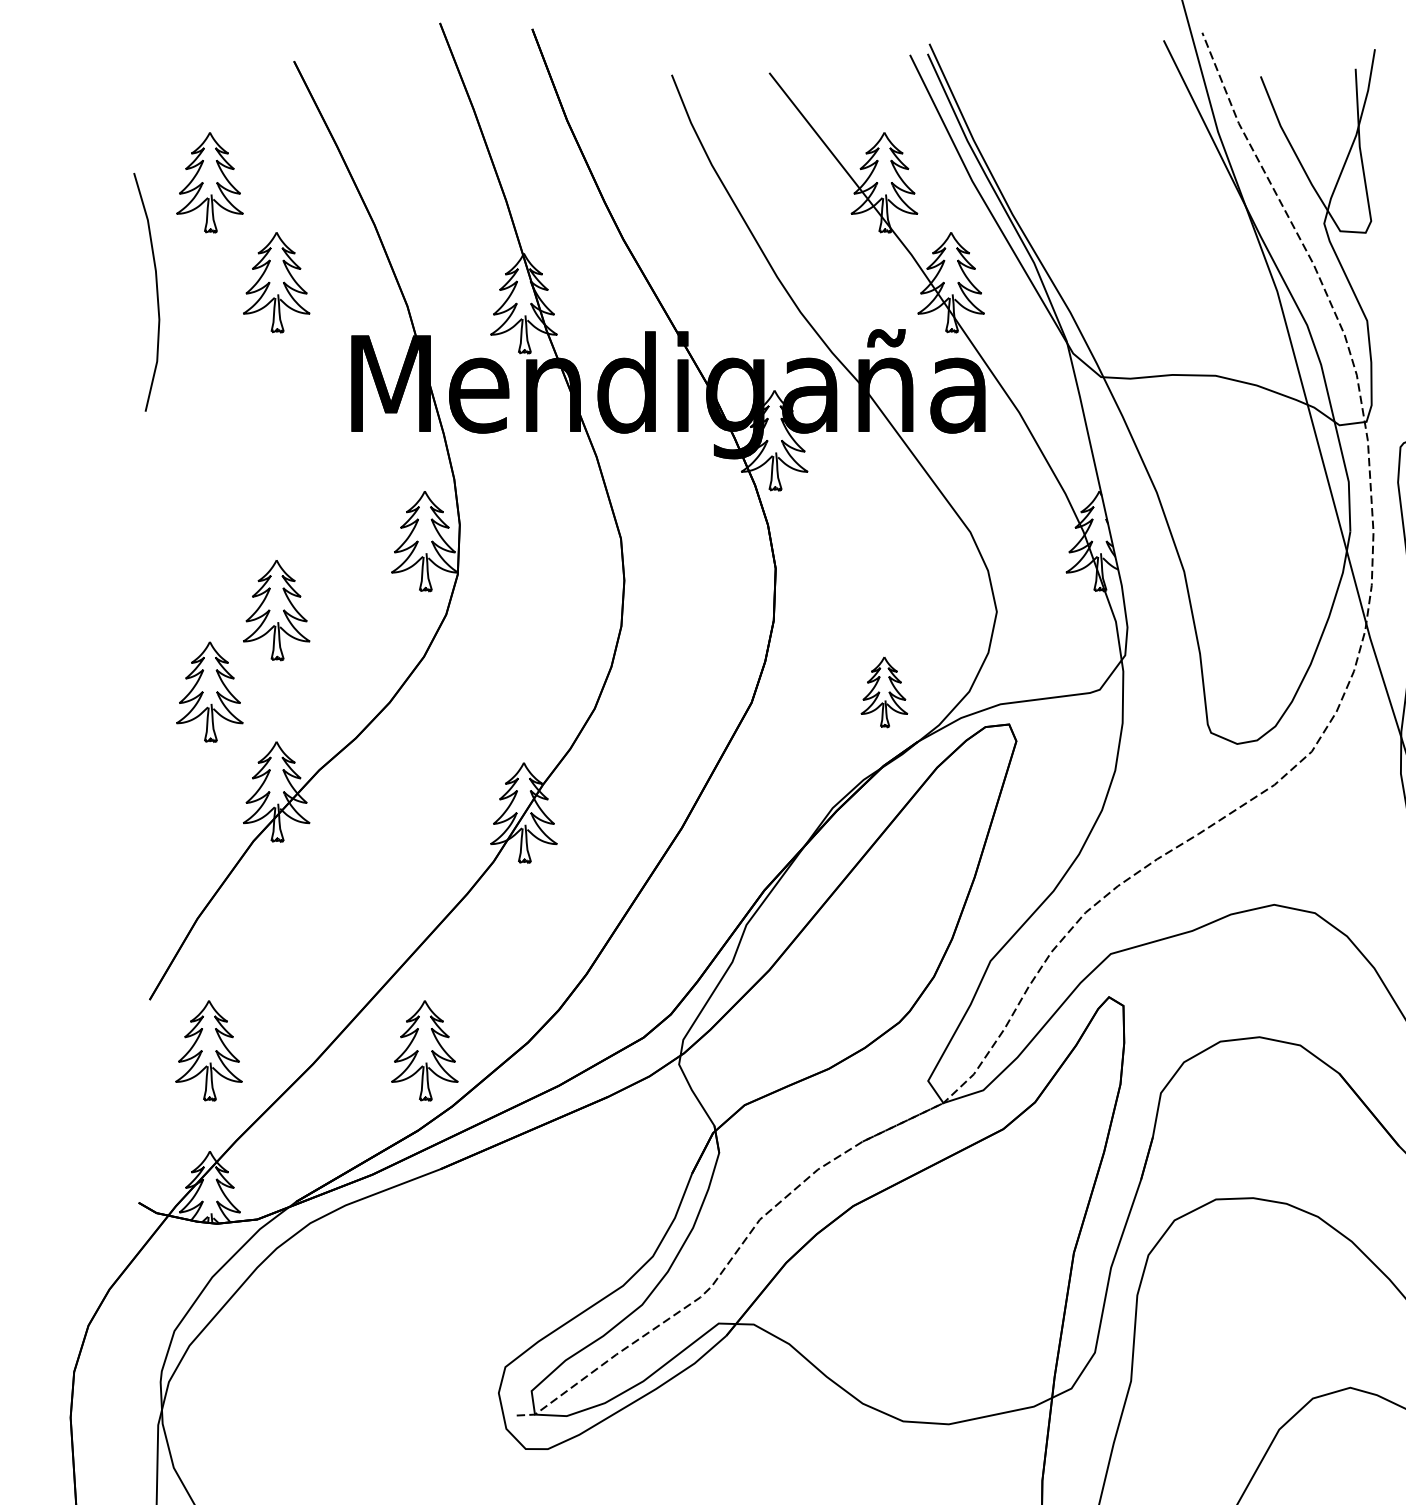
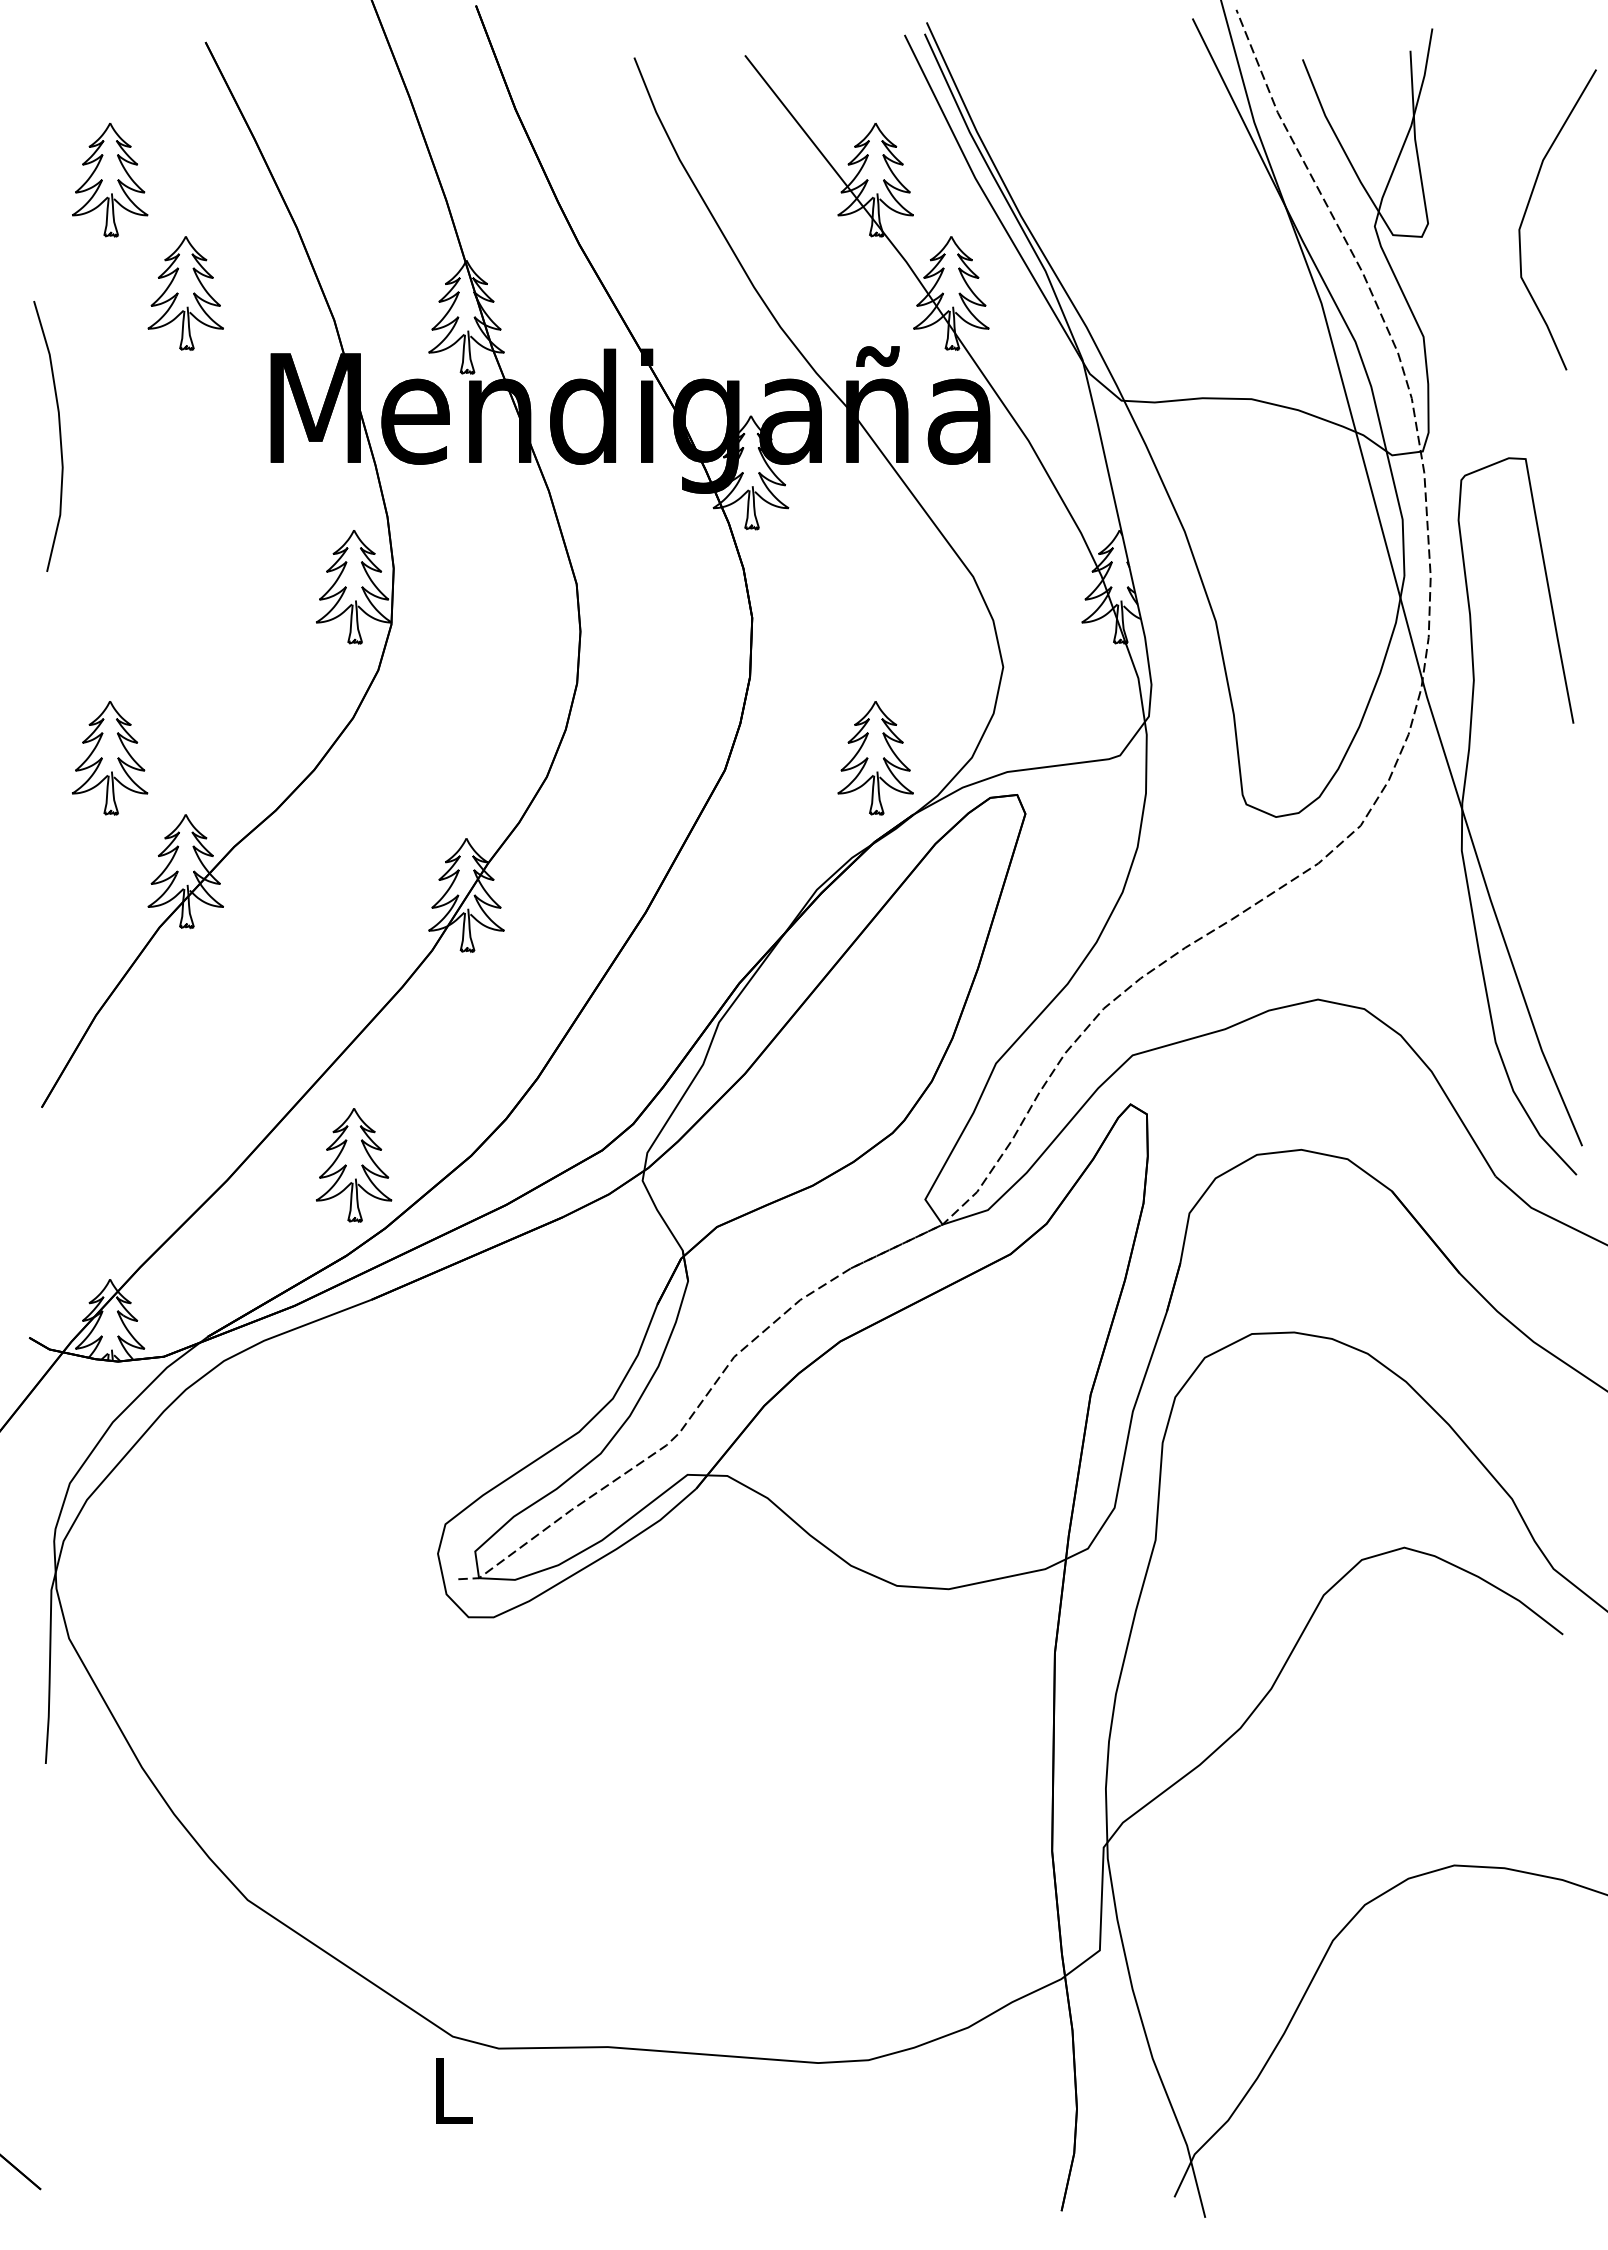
curve: (156, 292) -> (59, 436), moved
part: (276, 610) -> (185, 665), removed
part: (884, 692) -> (875, 758), size x1.43
part: (209, 1050) -> (109, 1165), removed

